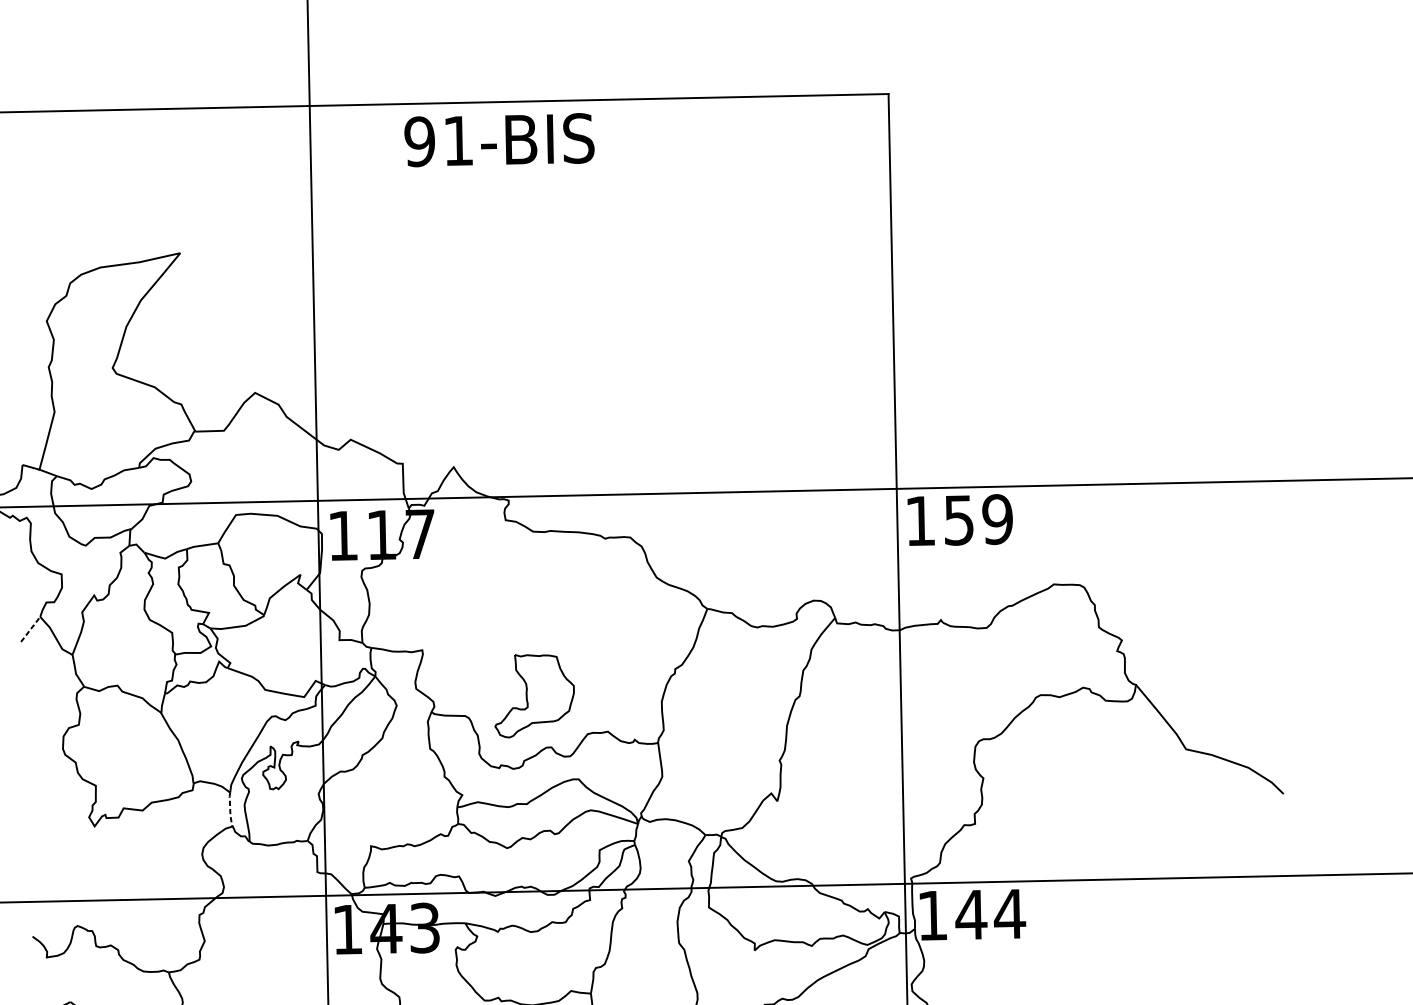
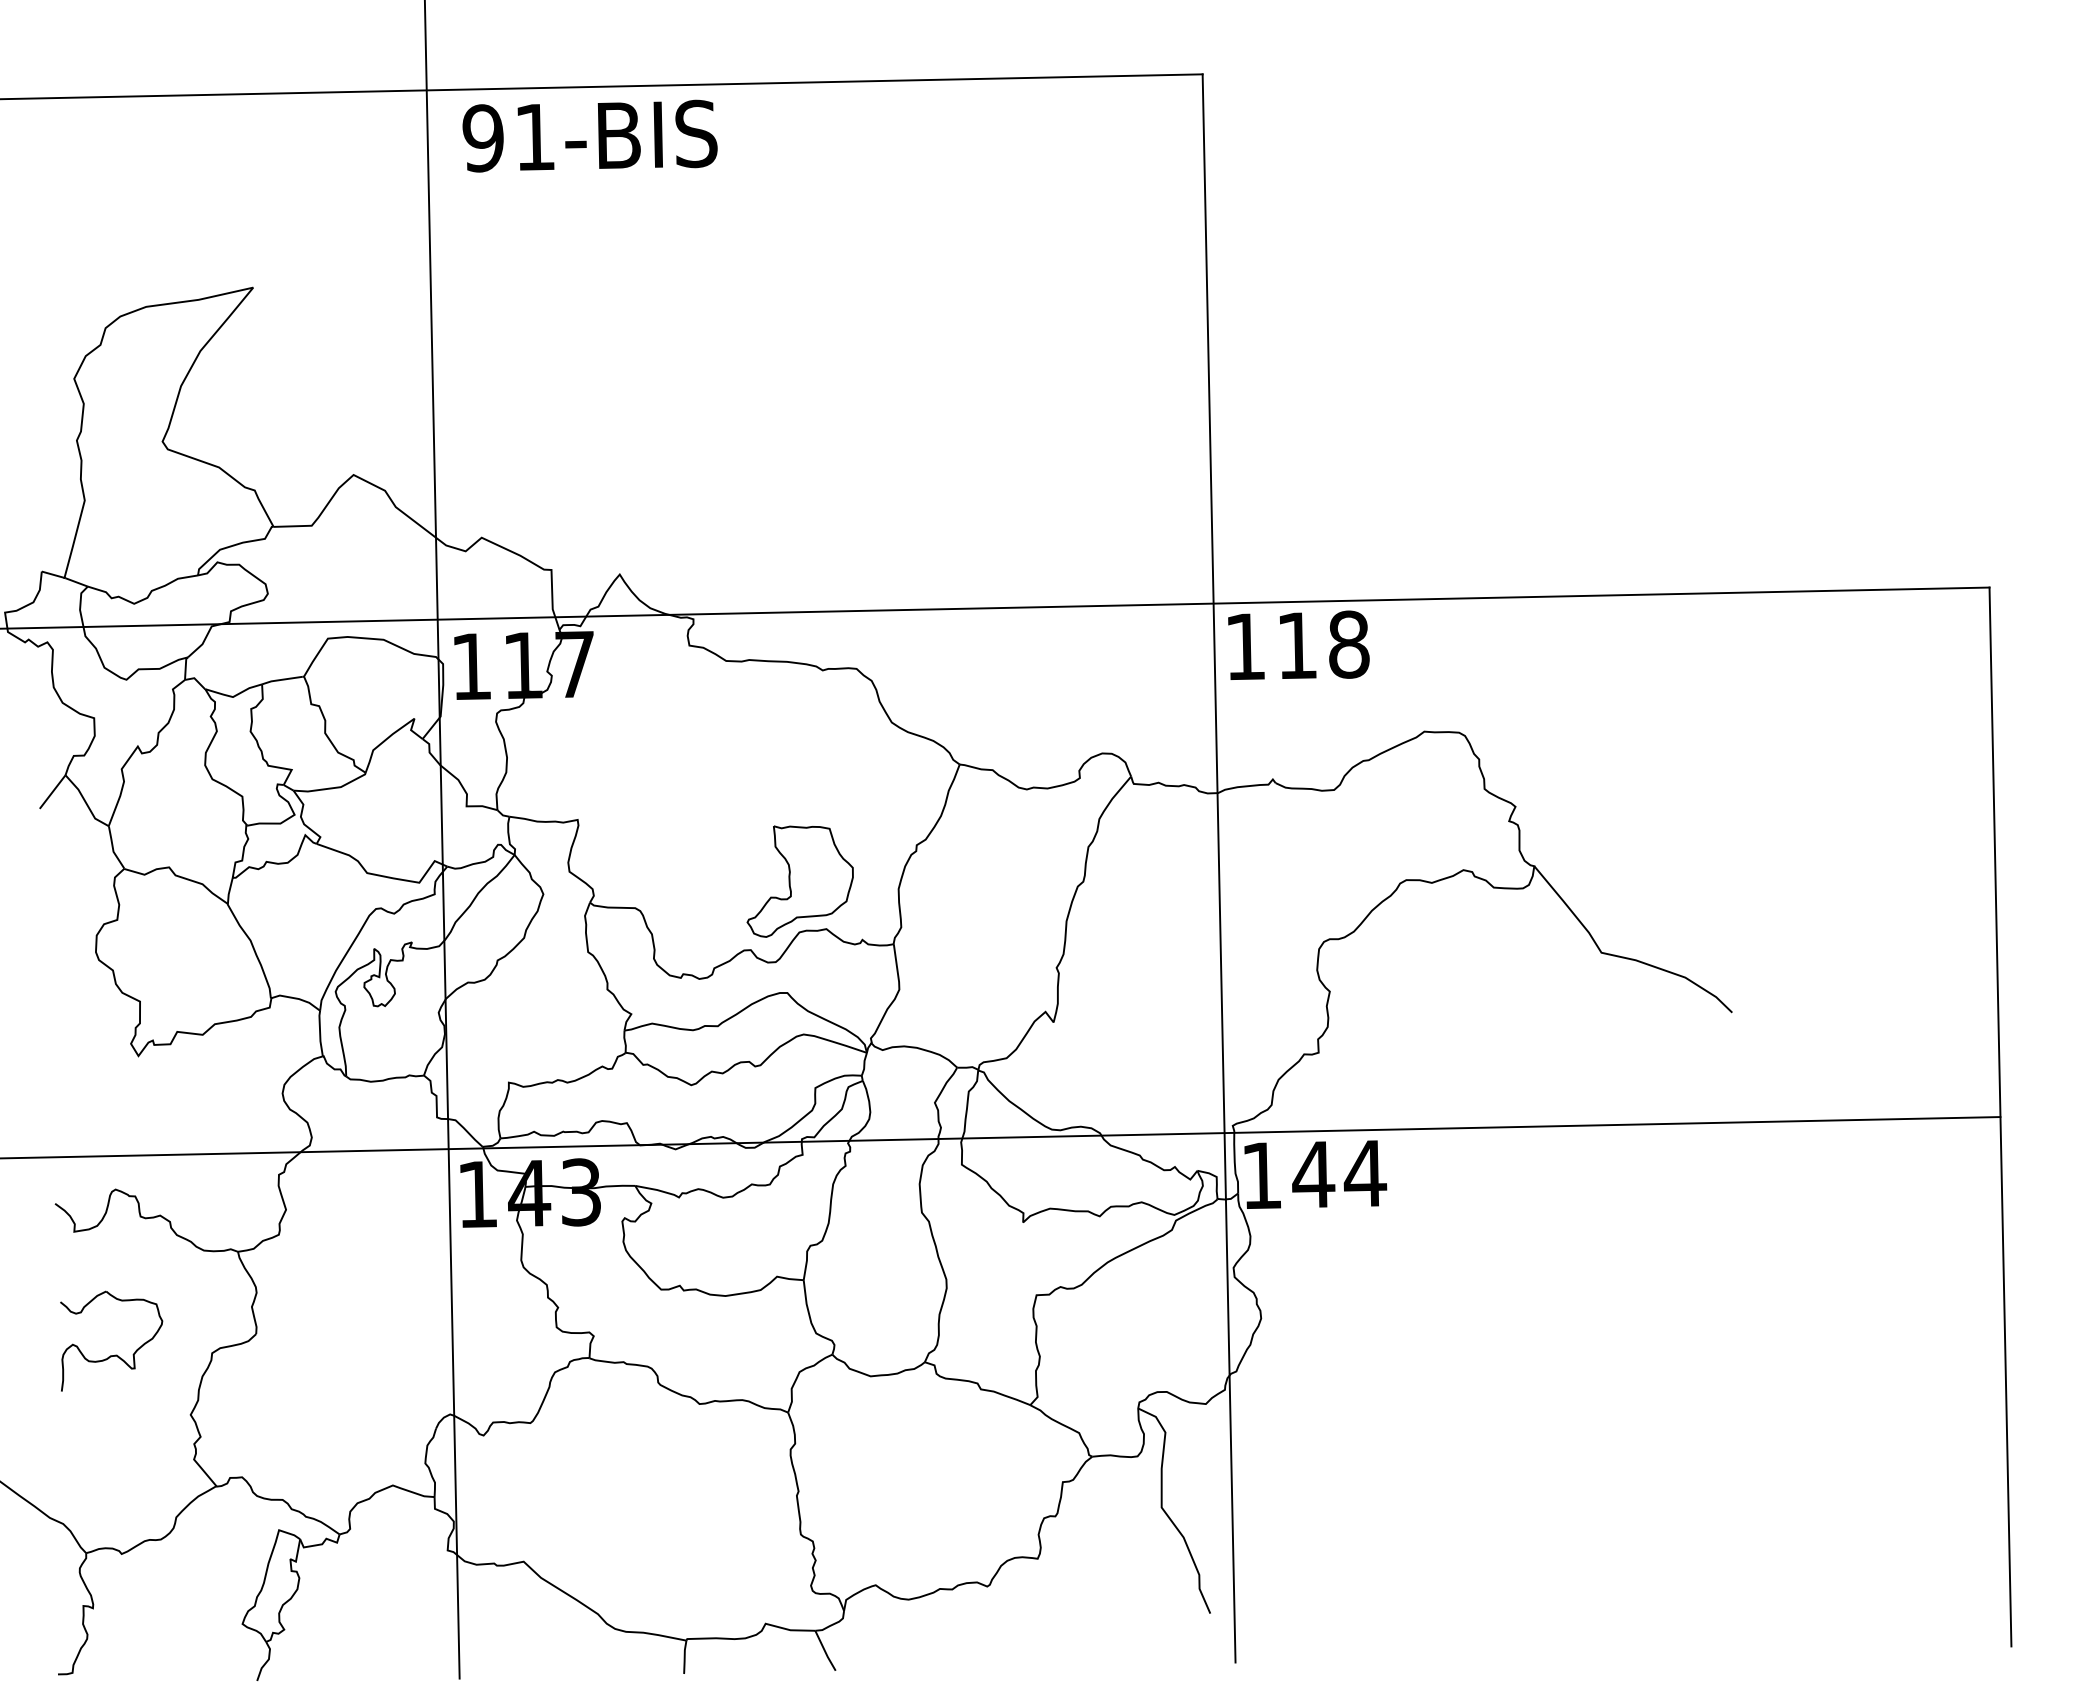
text: (499, 139) -> (589, 135), moved
text: (978, 519) -> (1323, 644), 159 -> 118
line: (30, 629) -> (52, 791), dashed -> solid
part: (534, 696) -> (799, 881), moved
line: (230, 810) -> (320, 1034), dashed -> solid

